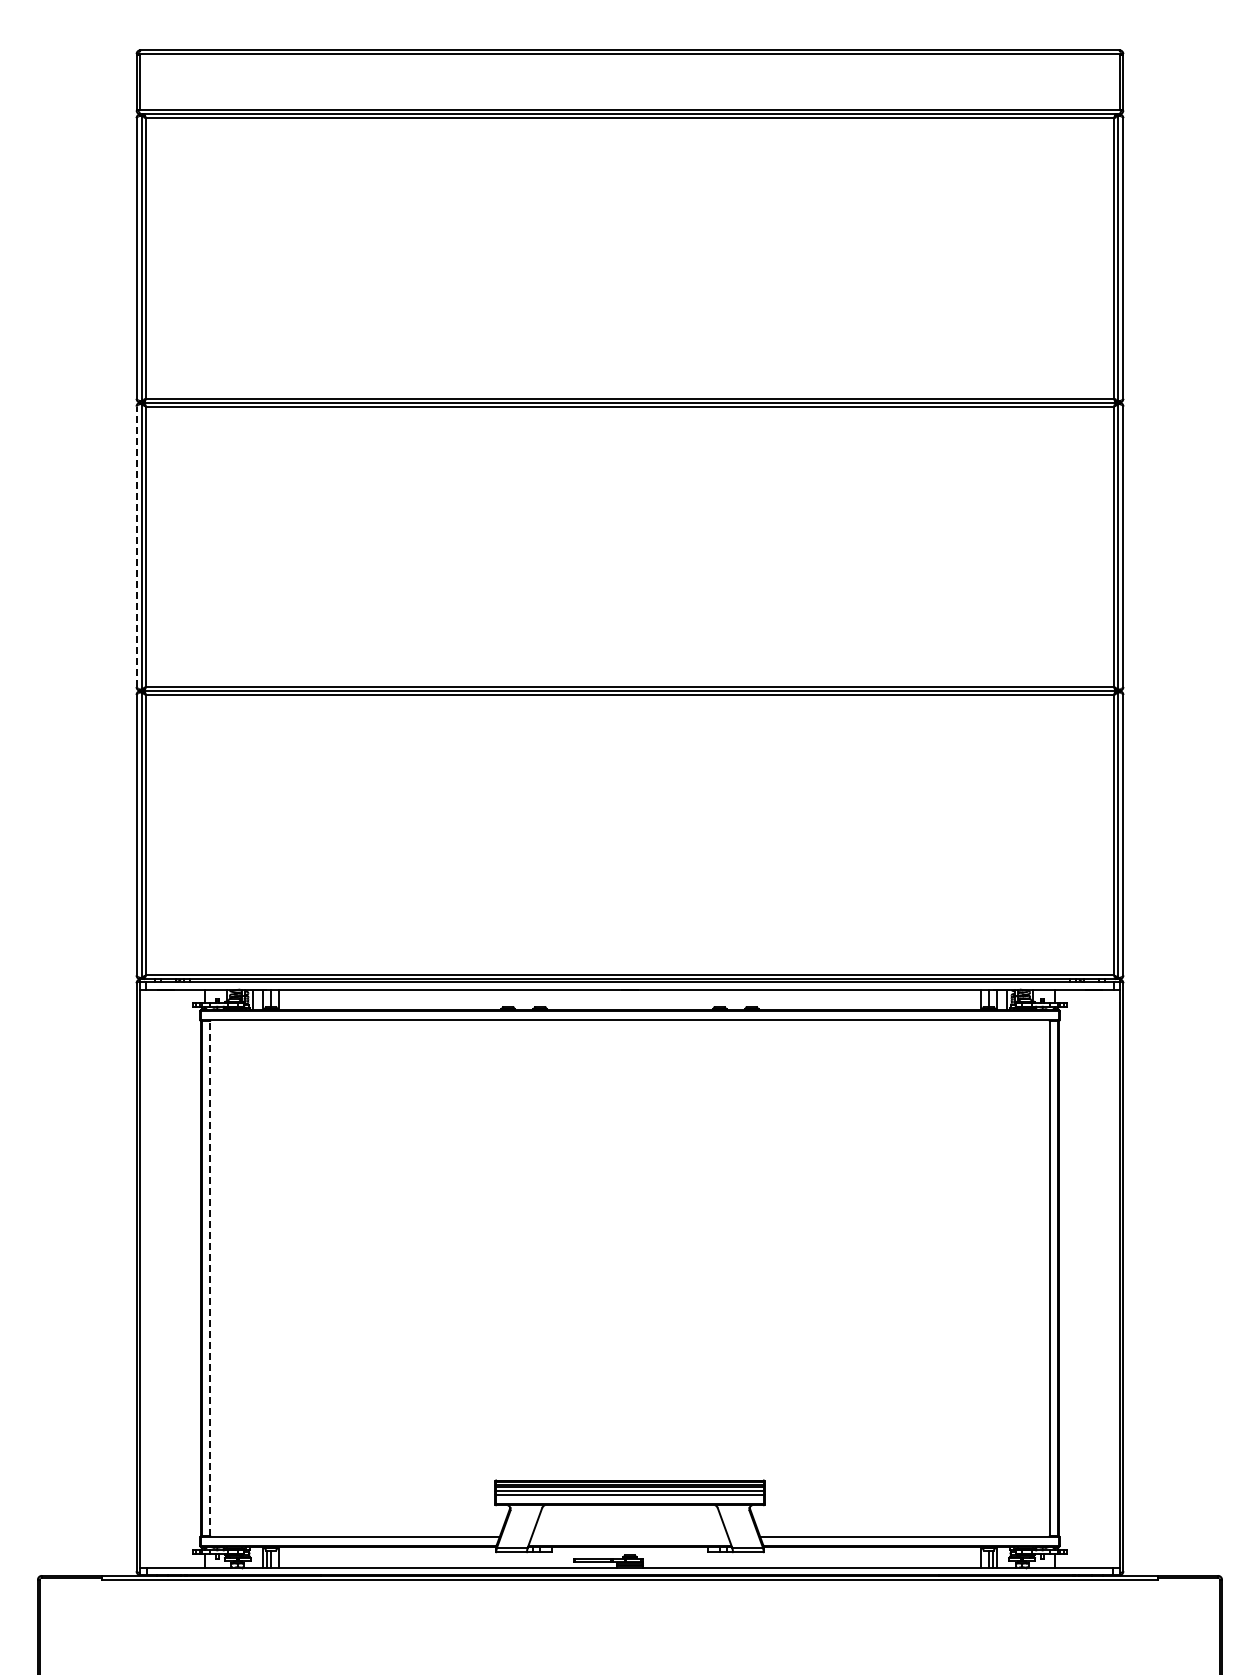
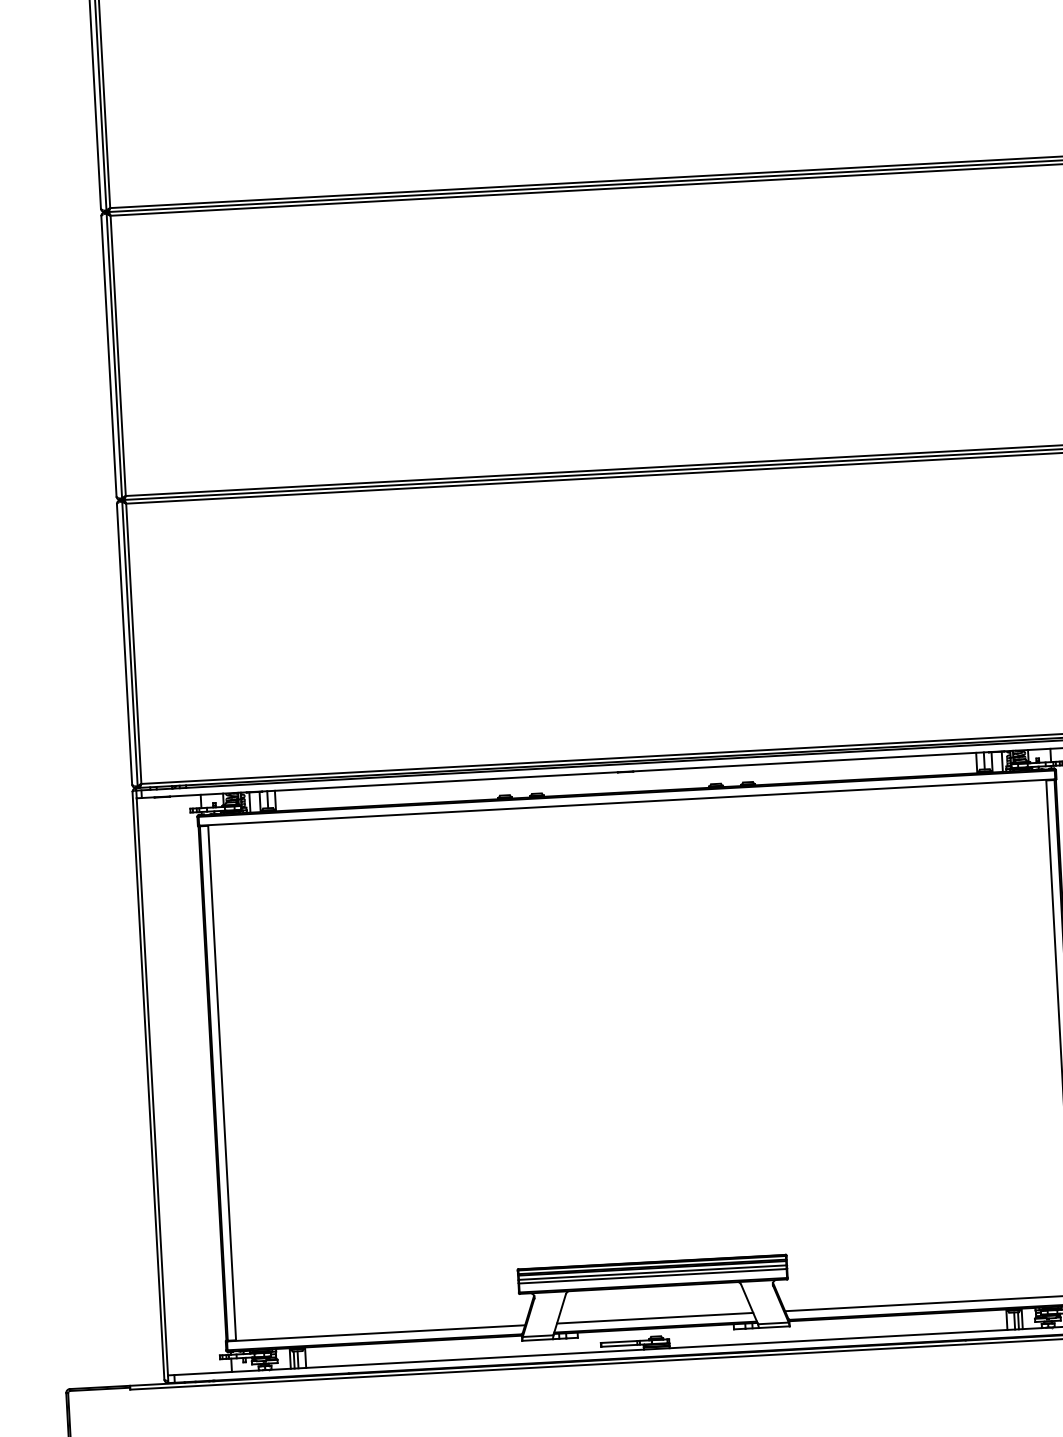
line: (136, 546) -> (108, 356), dashed -> solid
line: (210, 1278) -> (222, 1082), dashed -> solid
line: (629, 1536) -> (654, 1317), added

